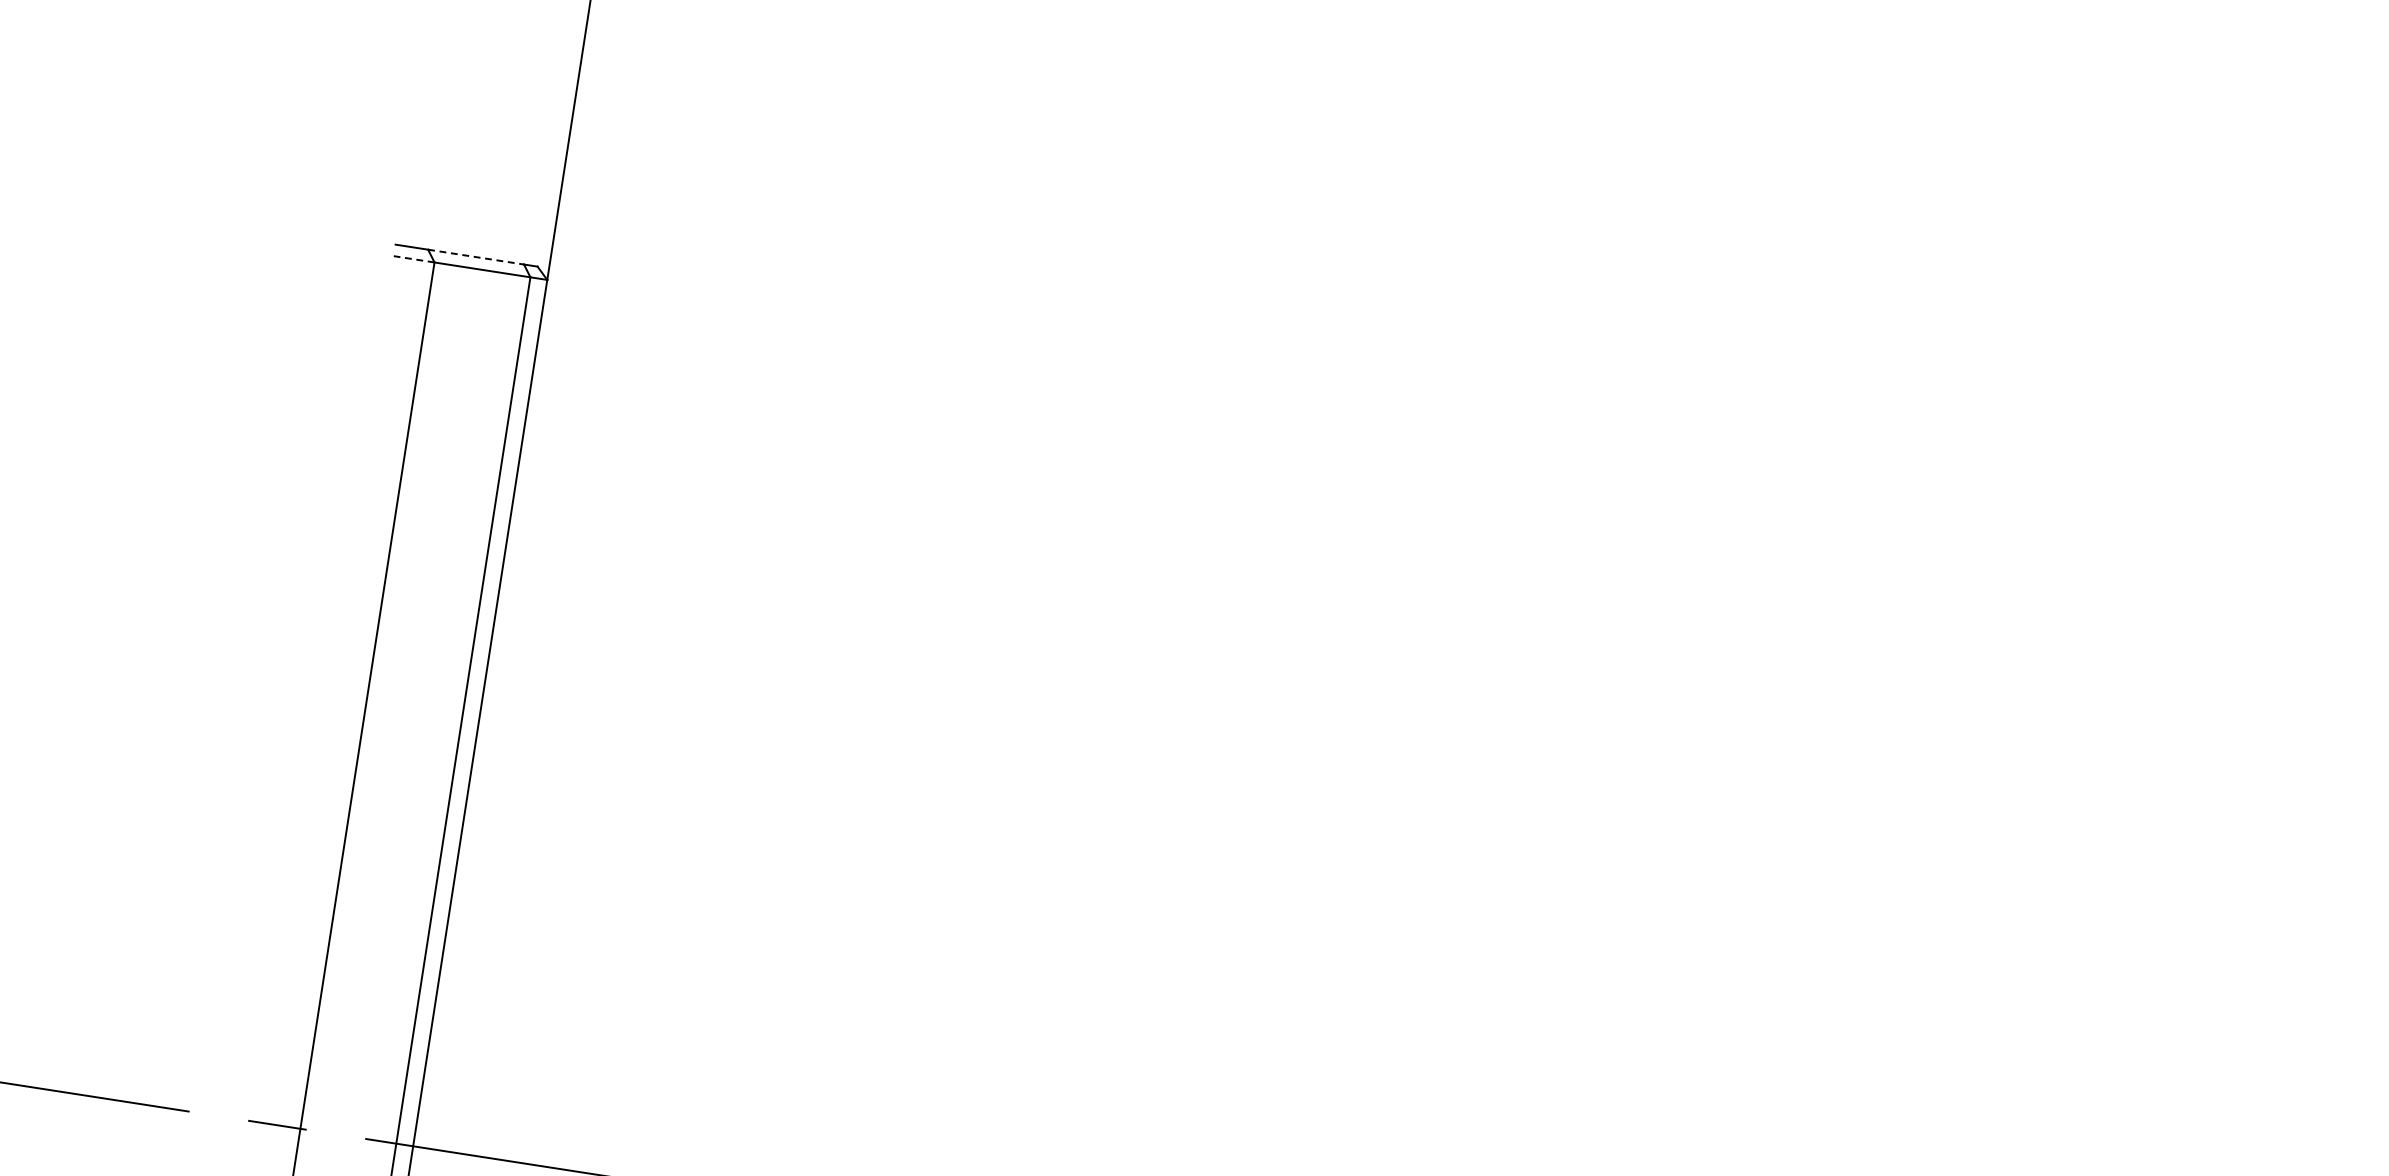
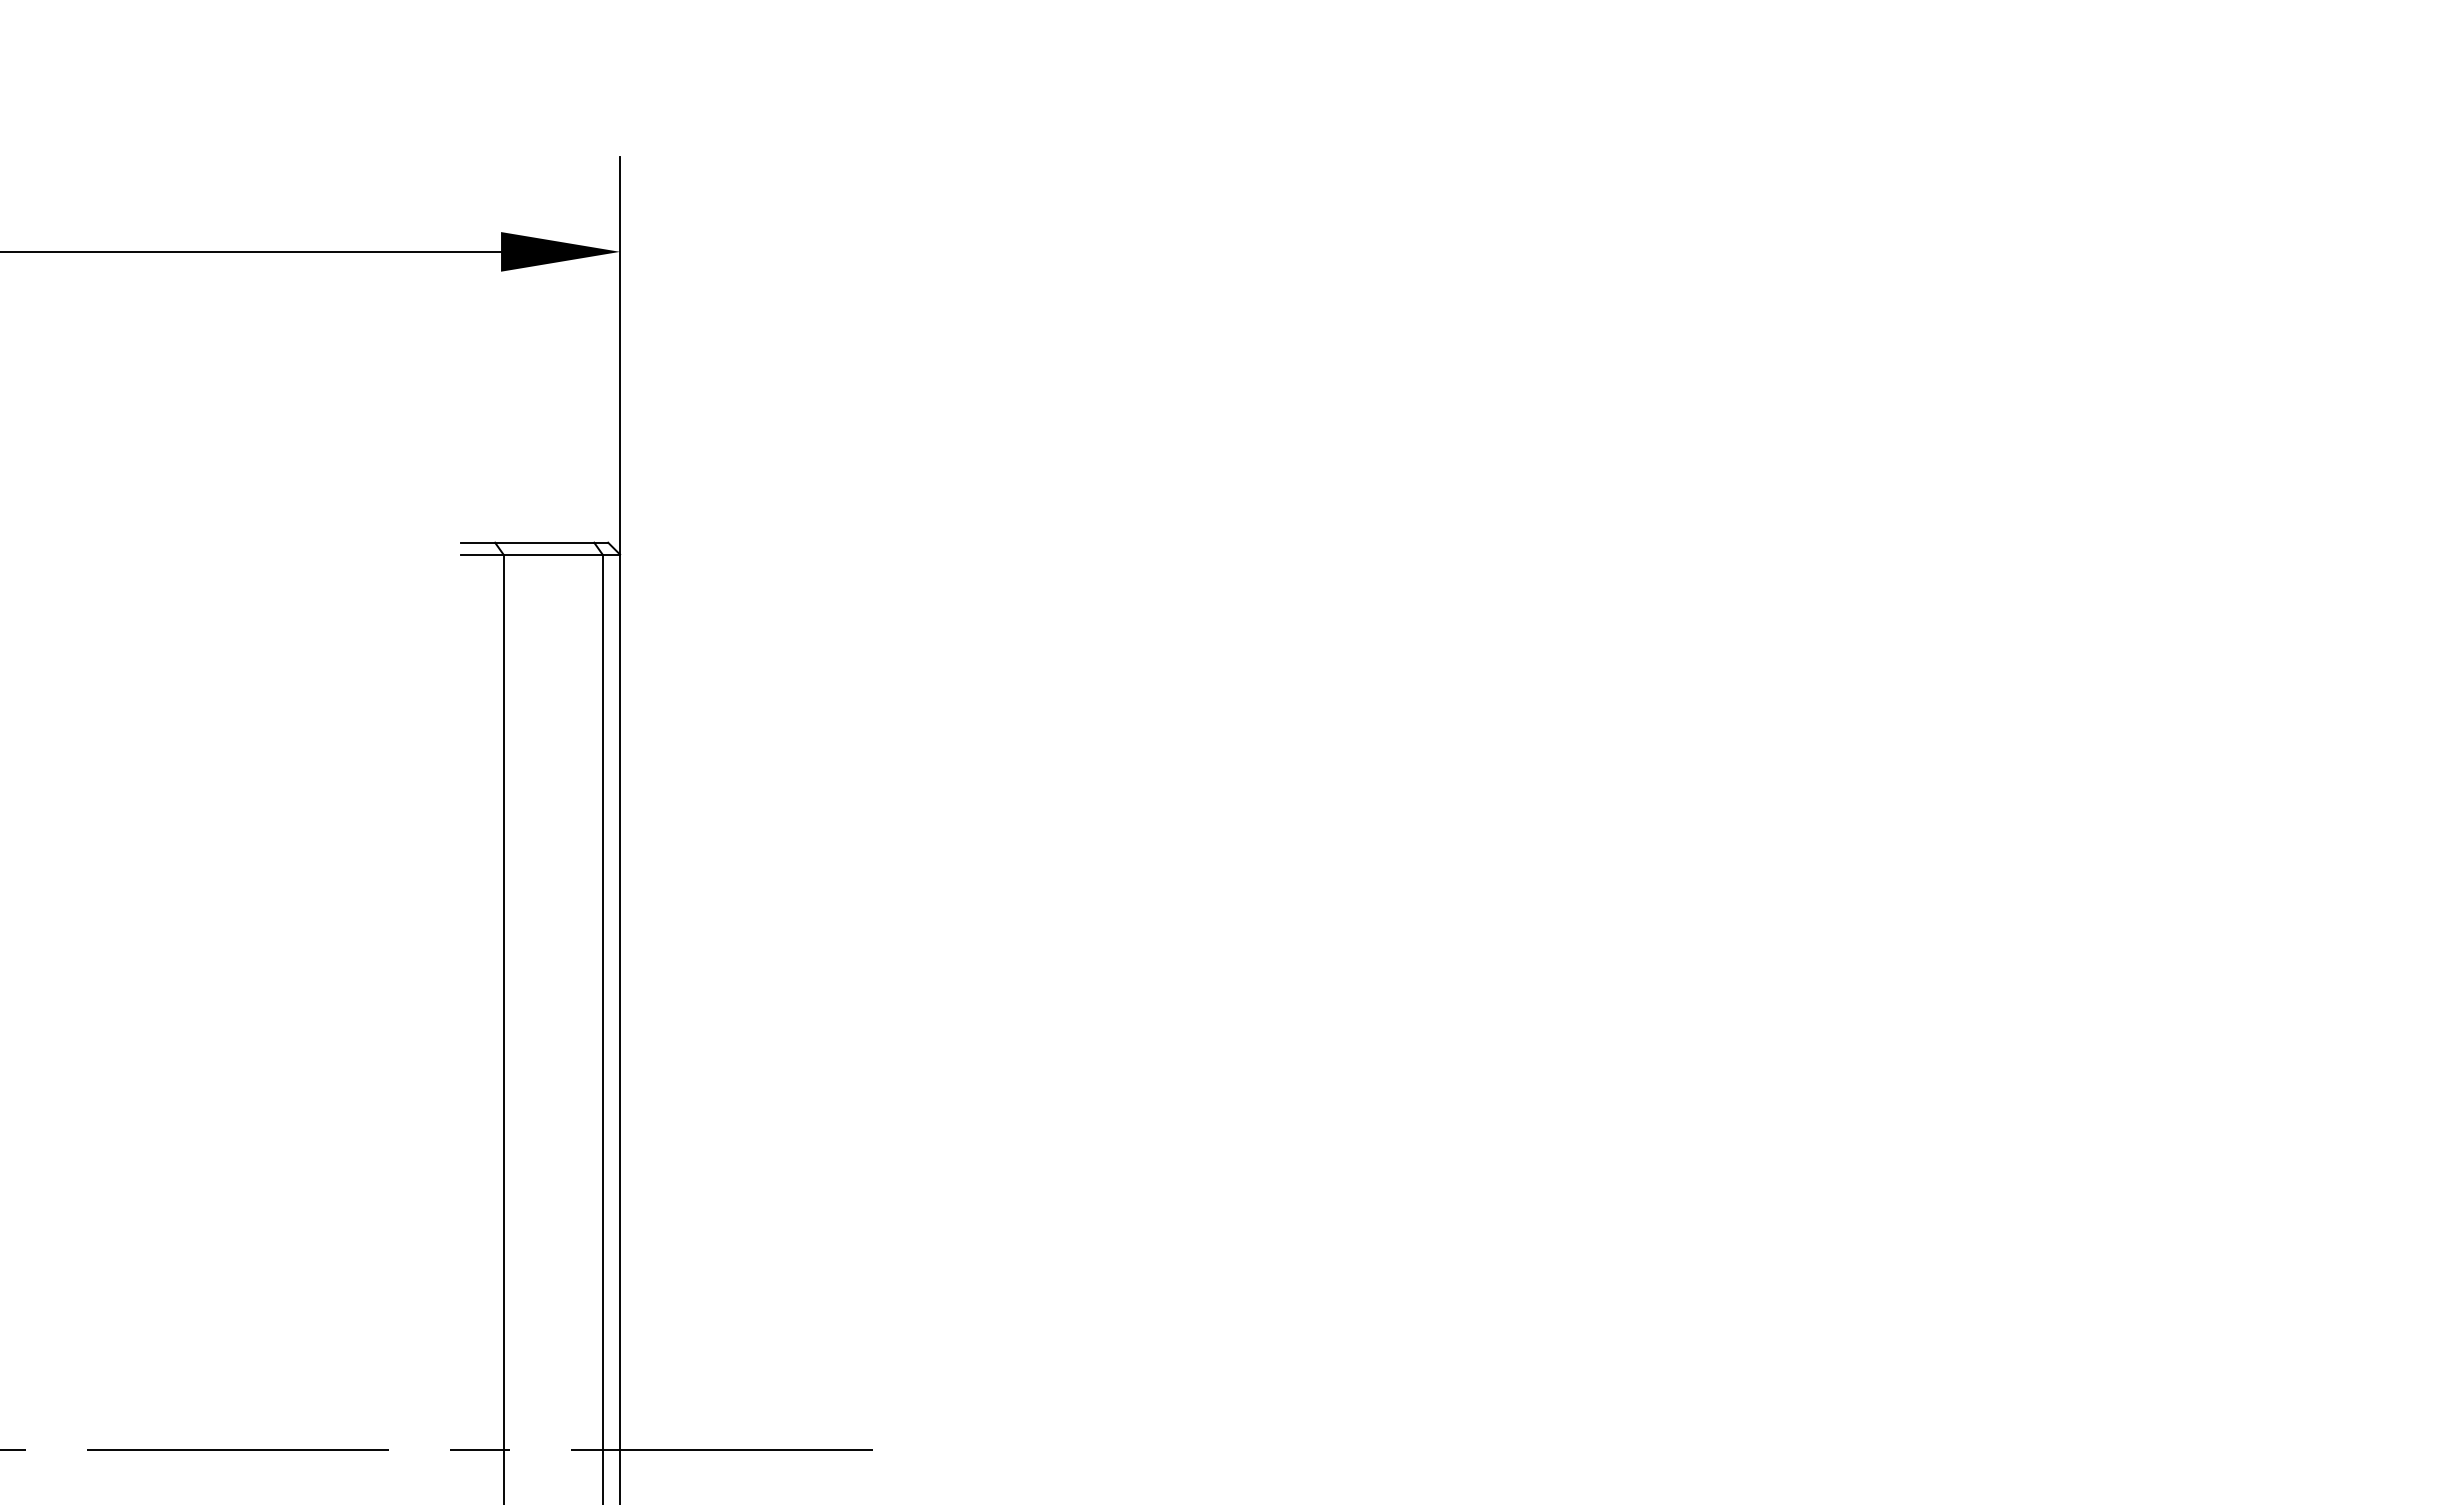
line: (475, 256) -> (544, 542), dashed -> solid
line: (414, 259) -> (482, 554), dashed -> solid

